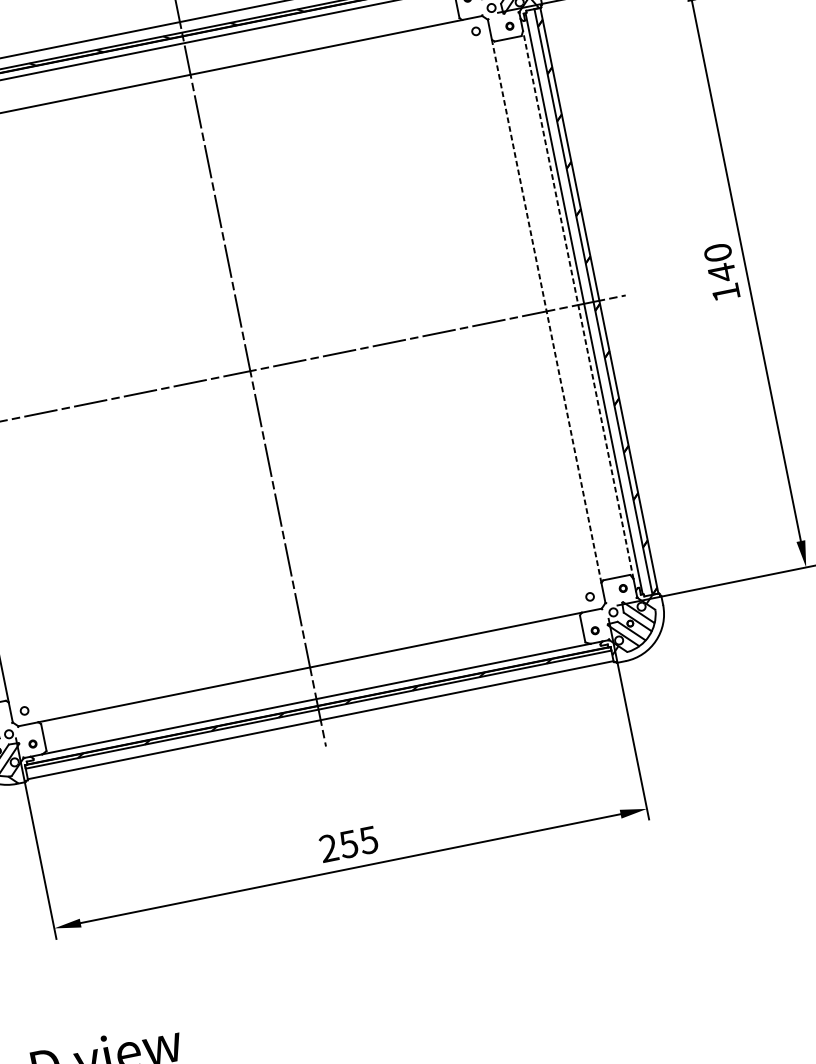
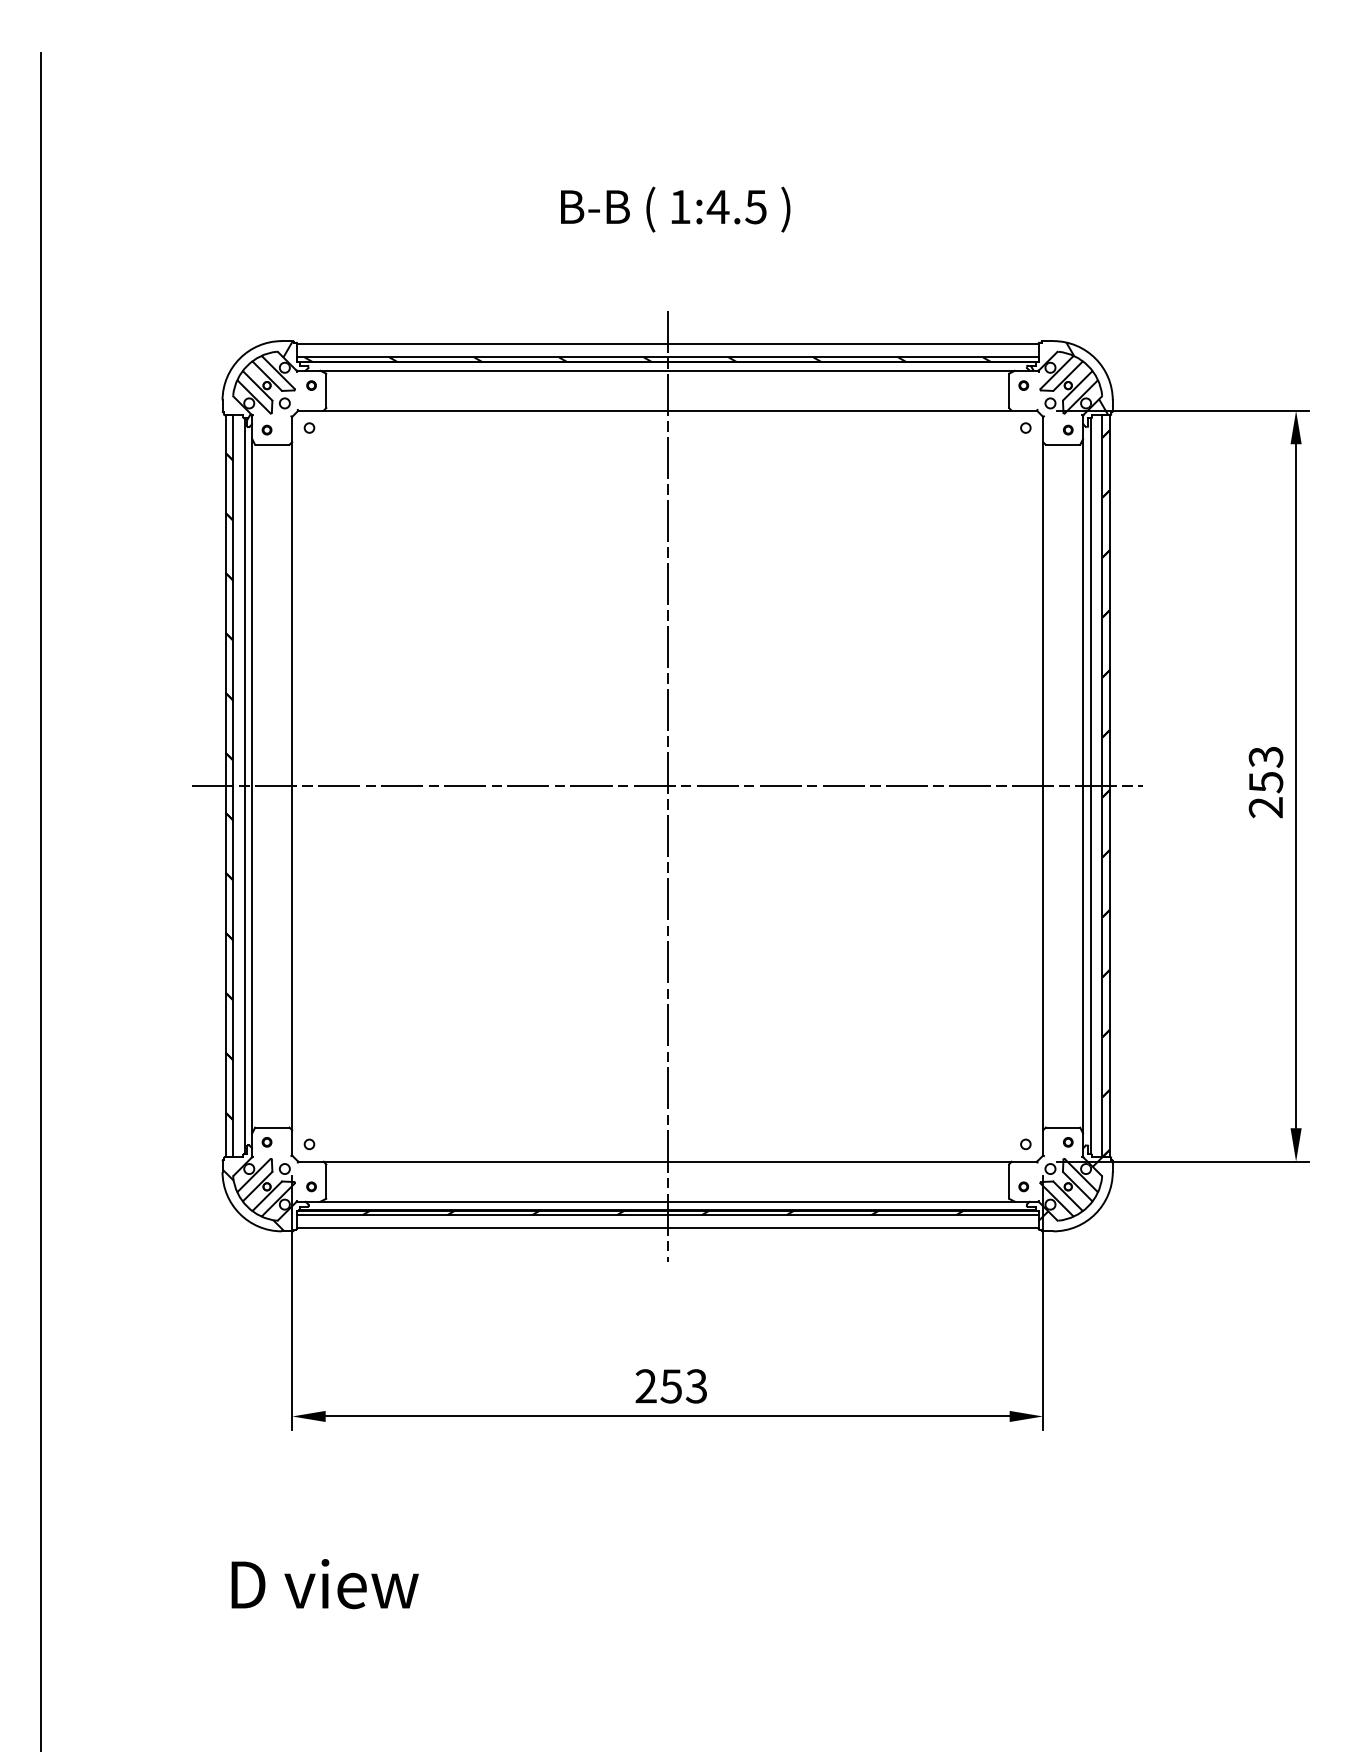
text: (721, 273) -> (1265, 782), 140 -> 253
line: (578, 304) -> (1083, 785), dashed -> solid
line: (546, 310) -> (1043, 785), dashed -> solid
text: (368, 840) -> (696, 1386), 255 -> 253

